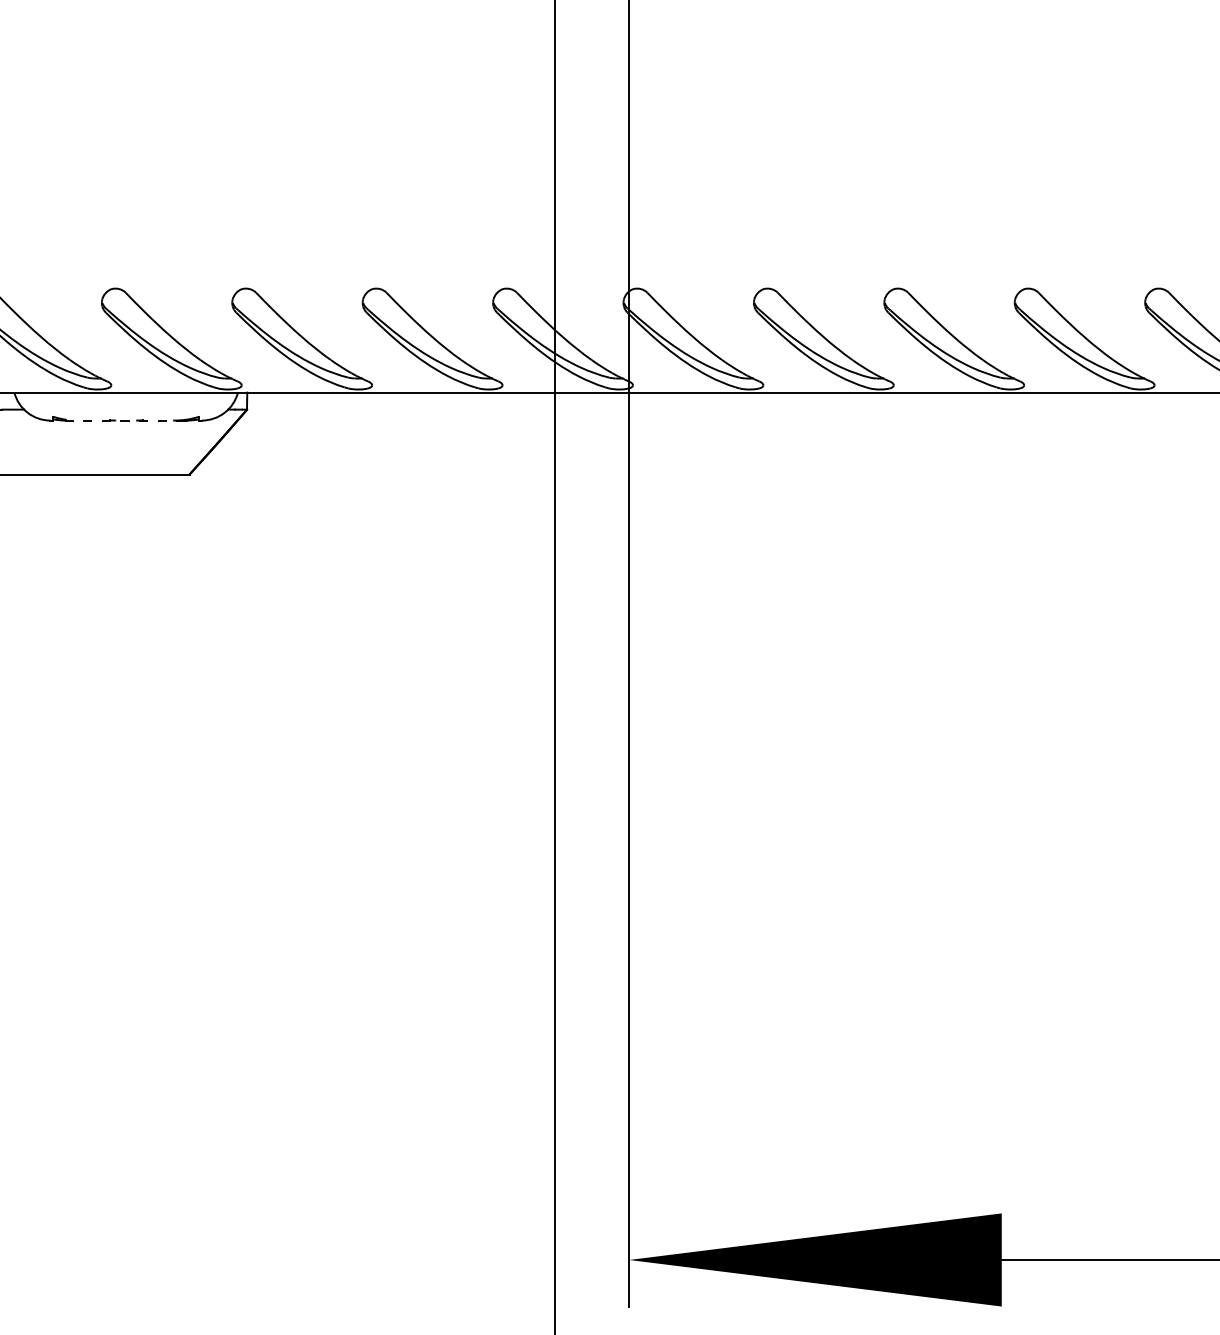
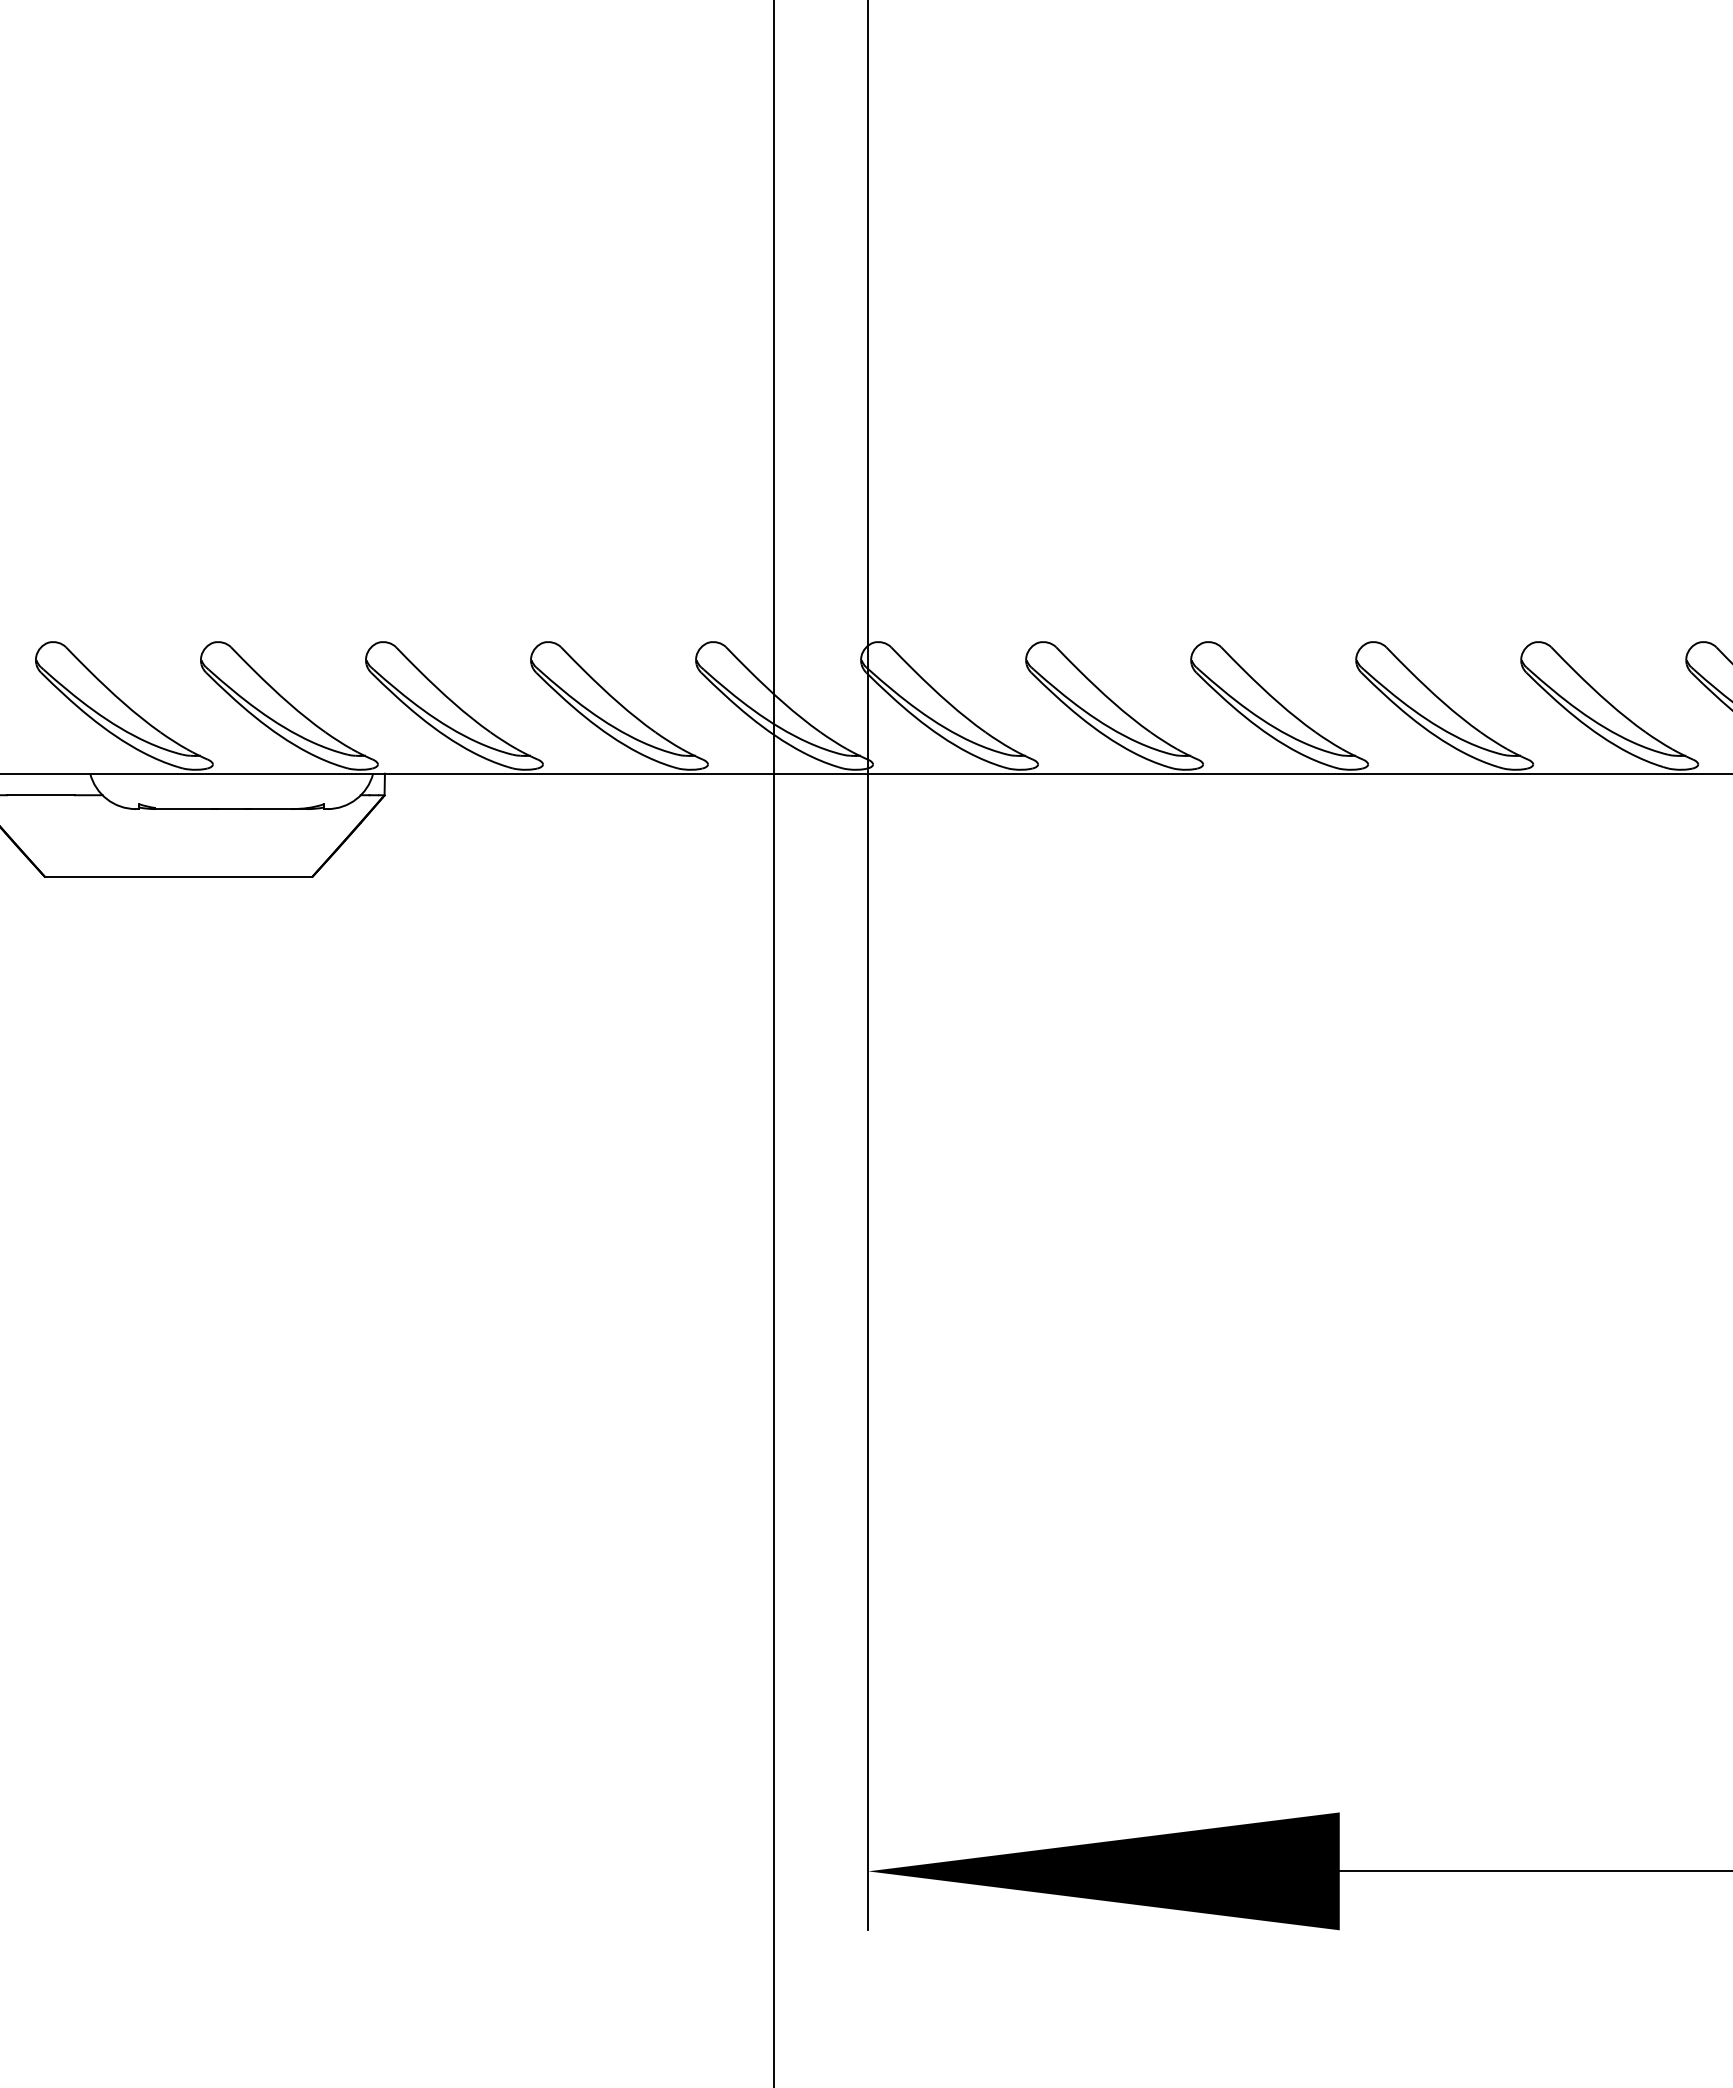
line: (126, 420) -> (231, 809), dashed -> solid

